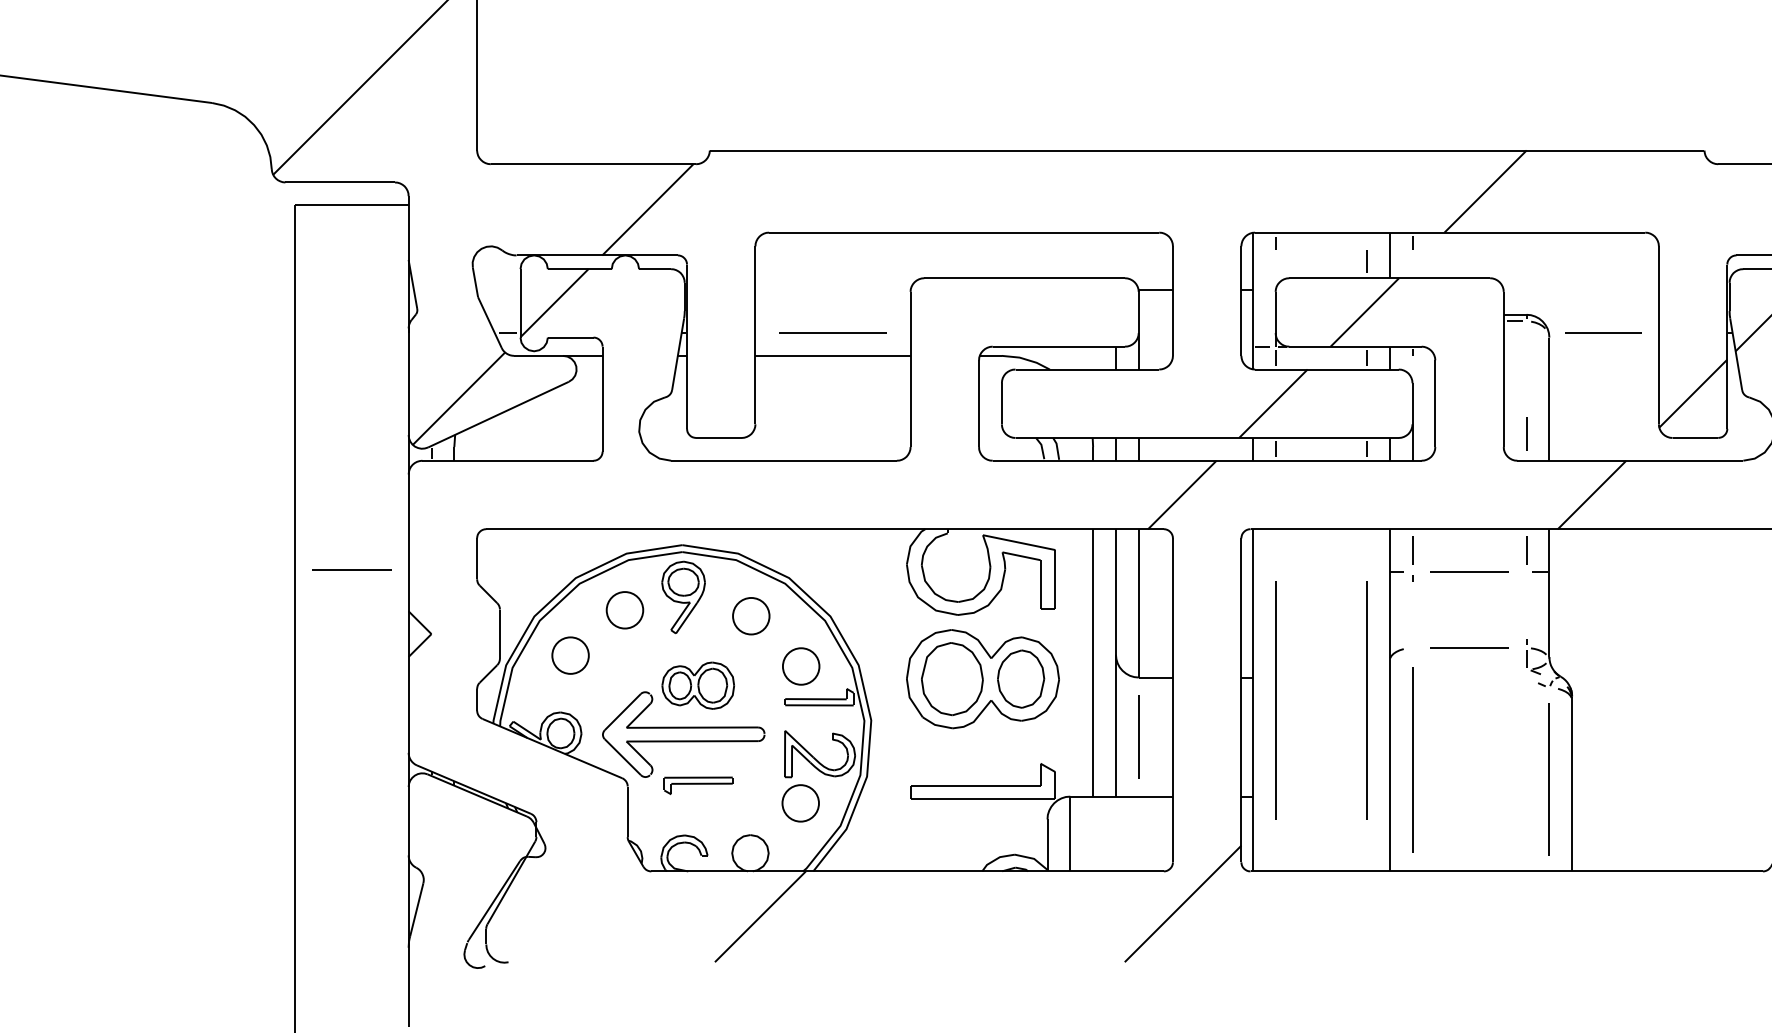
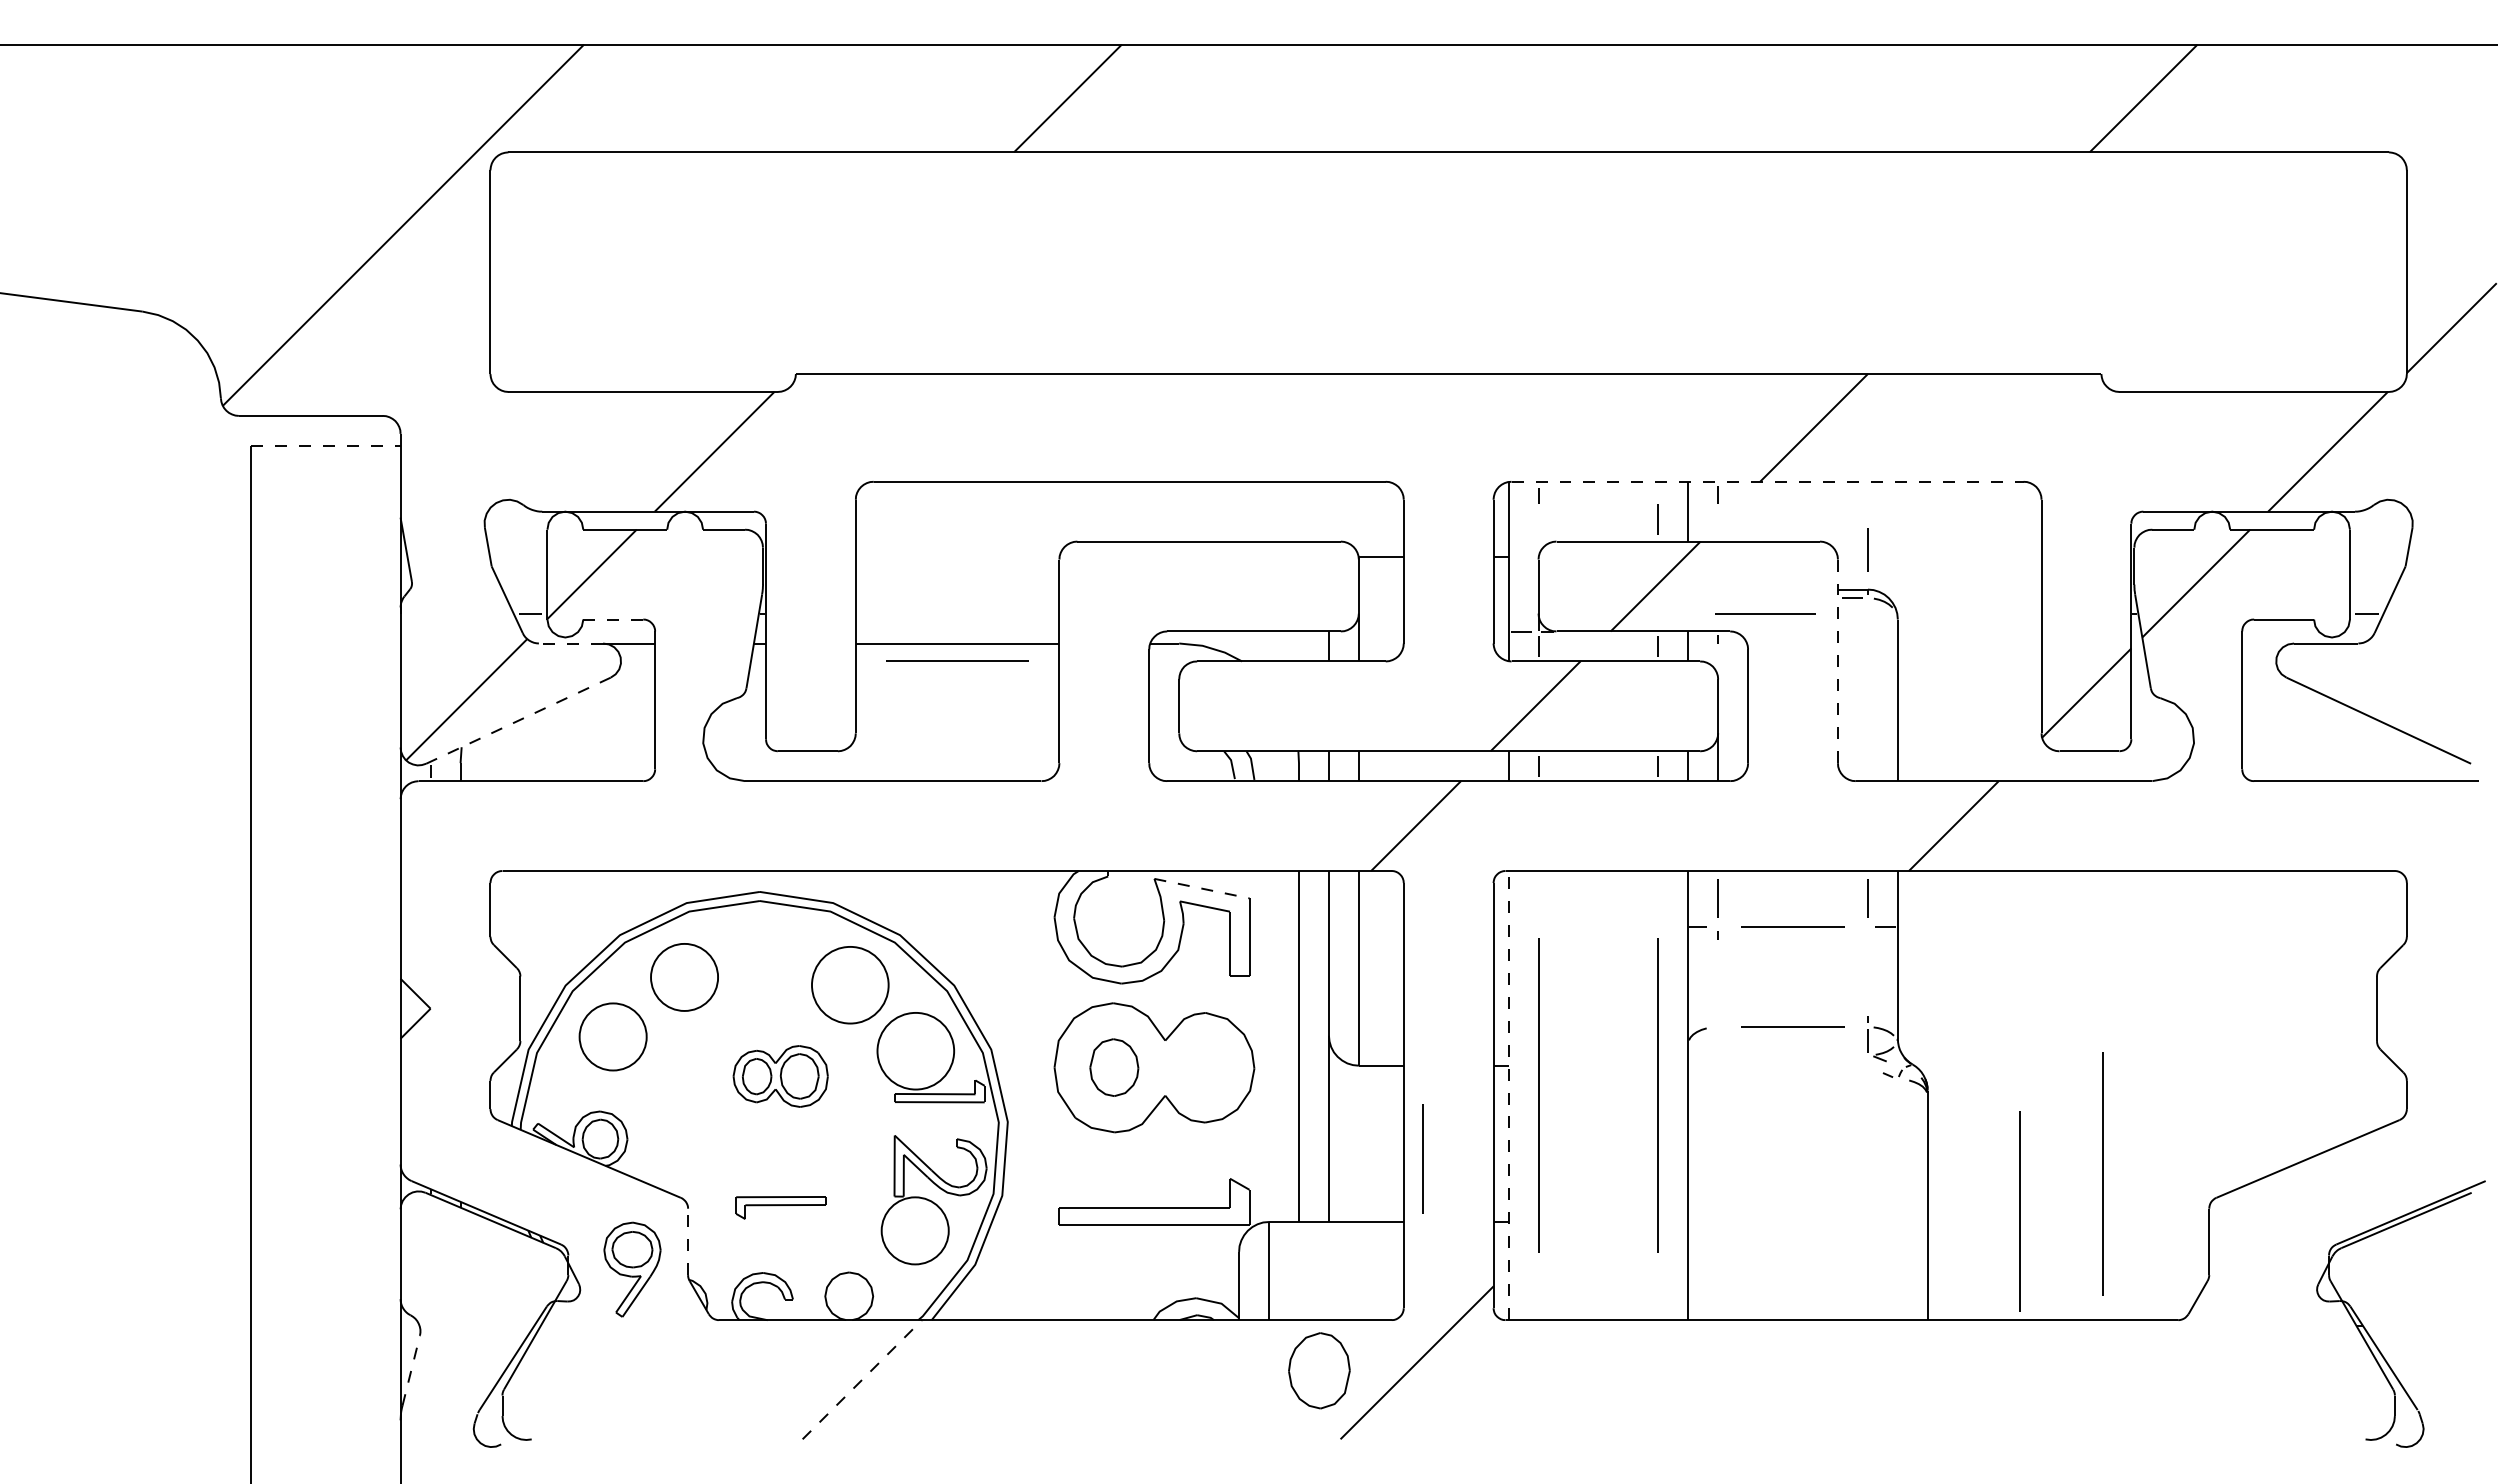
line: (351, 205) -> (325, 445), solid -> dashed
line: (1450, 232) -> (1768, 481), solid -> dashed
line: (832, 333) -> (957, 660), moved
line: (1603, 333) -> (1765, 613), moved
line: (570, 337) -> (613, 619), solid -> dashed
line: (538, 355) -> (570, 643), solid -> dashed
line: (1503, 369) -> (1837, 661), solid -> dashed
line: (498, 414) -> (518, 720), solid -> dashed
line: (1526, 433) -> (1867, 549), moved
line: (1018, 542) -> (1201, 888), solid -> dashed
line: (351, 569) -> (325, 924), removed
part: (683, 597) -> (632, 1269), moved
circle: (624, 610) -> (684, 977), size x1.4
circle: (751, 616) -> (850, 985), size x1.6
circle: (570, 655) -> (613, 1036), size x1.4
circle: (800, 666) -> (915, 1051), size x1.6
part: (952, 678) -> (1114, 1067), size x0.6
part: (1021, 678) -> (1319, 1370), moved
line: (1252, 700) -> (1508, 1095), solid -> dashed
part: (683, 734) -> (761, 1140), removed
line: (1138, 736) -> (1422, 1158), moved
line: (1411, 759) -> (2102, 1173), moved
line: (1549, 779) -> (2019, 1211), moved
circle: (800, 803) -> (915, 1230), size x1.4
line: (627, 811) -> (688, 1241), solid -> dashed
line: (416, 909) -> (411, 1370), solid -> dashed
line: (760, 916) -> (862, 1379), solid -> dashed

